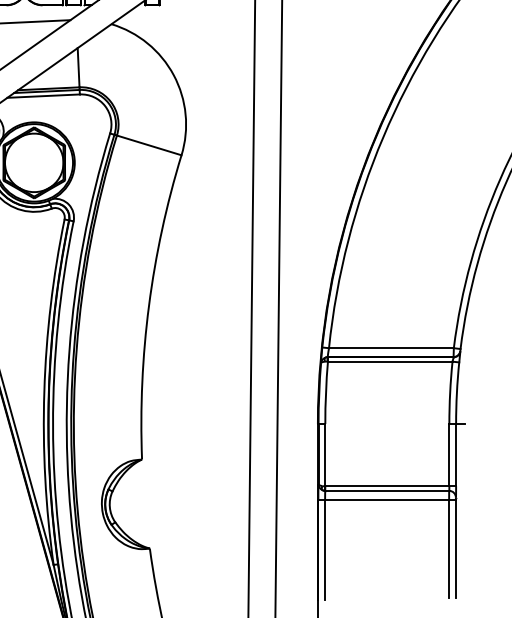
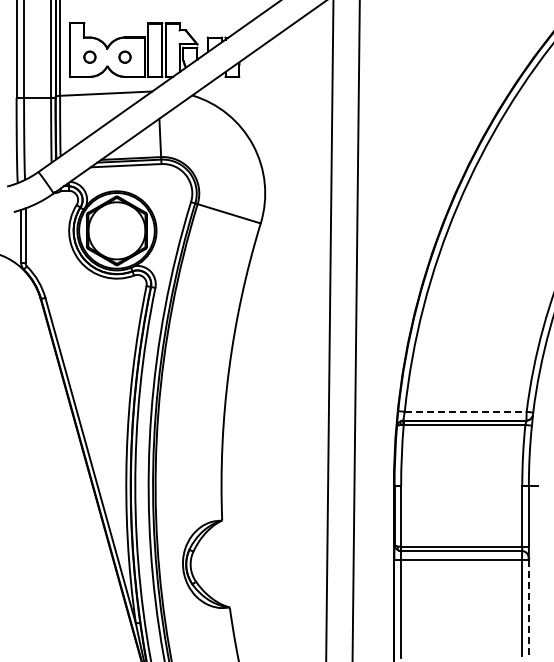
line: (391, 347) -> (465, 411), solid -> dashed
line: (455, 548) -> (528, 607), solid -> dashed

